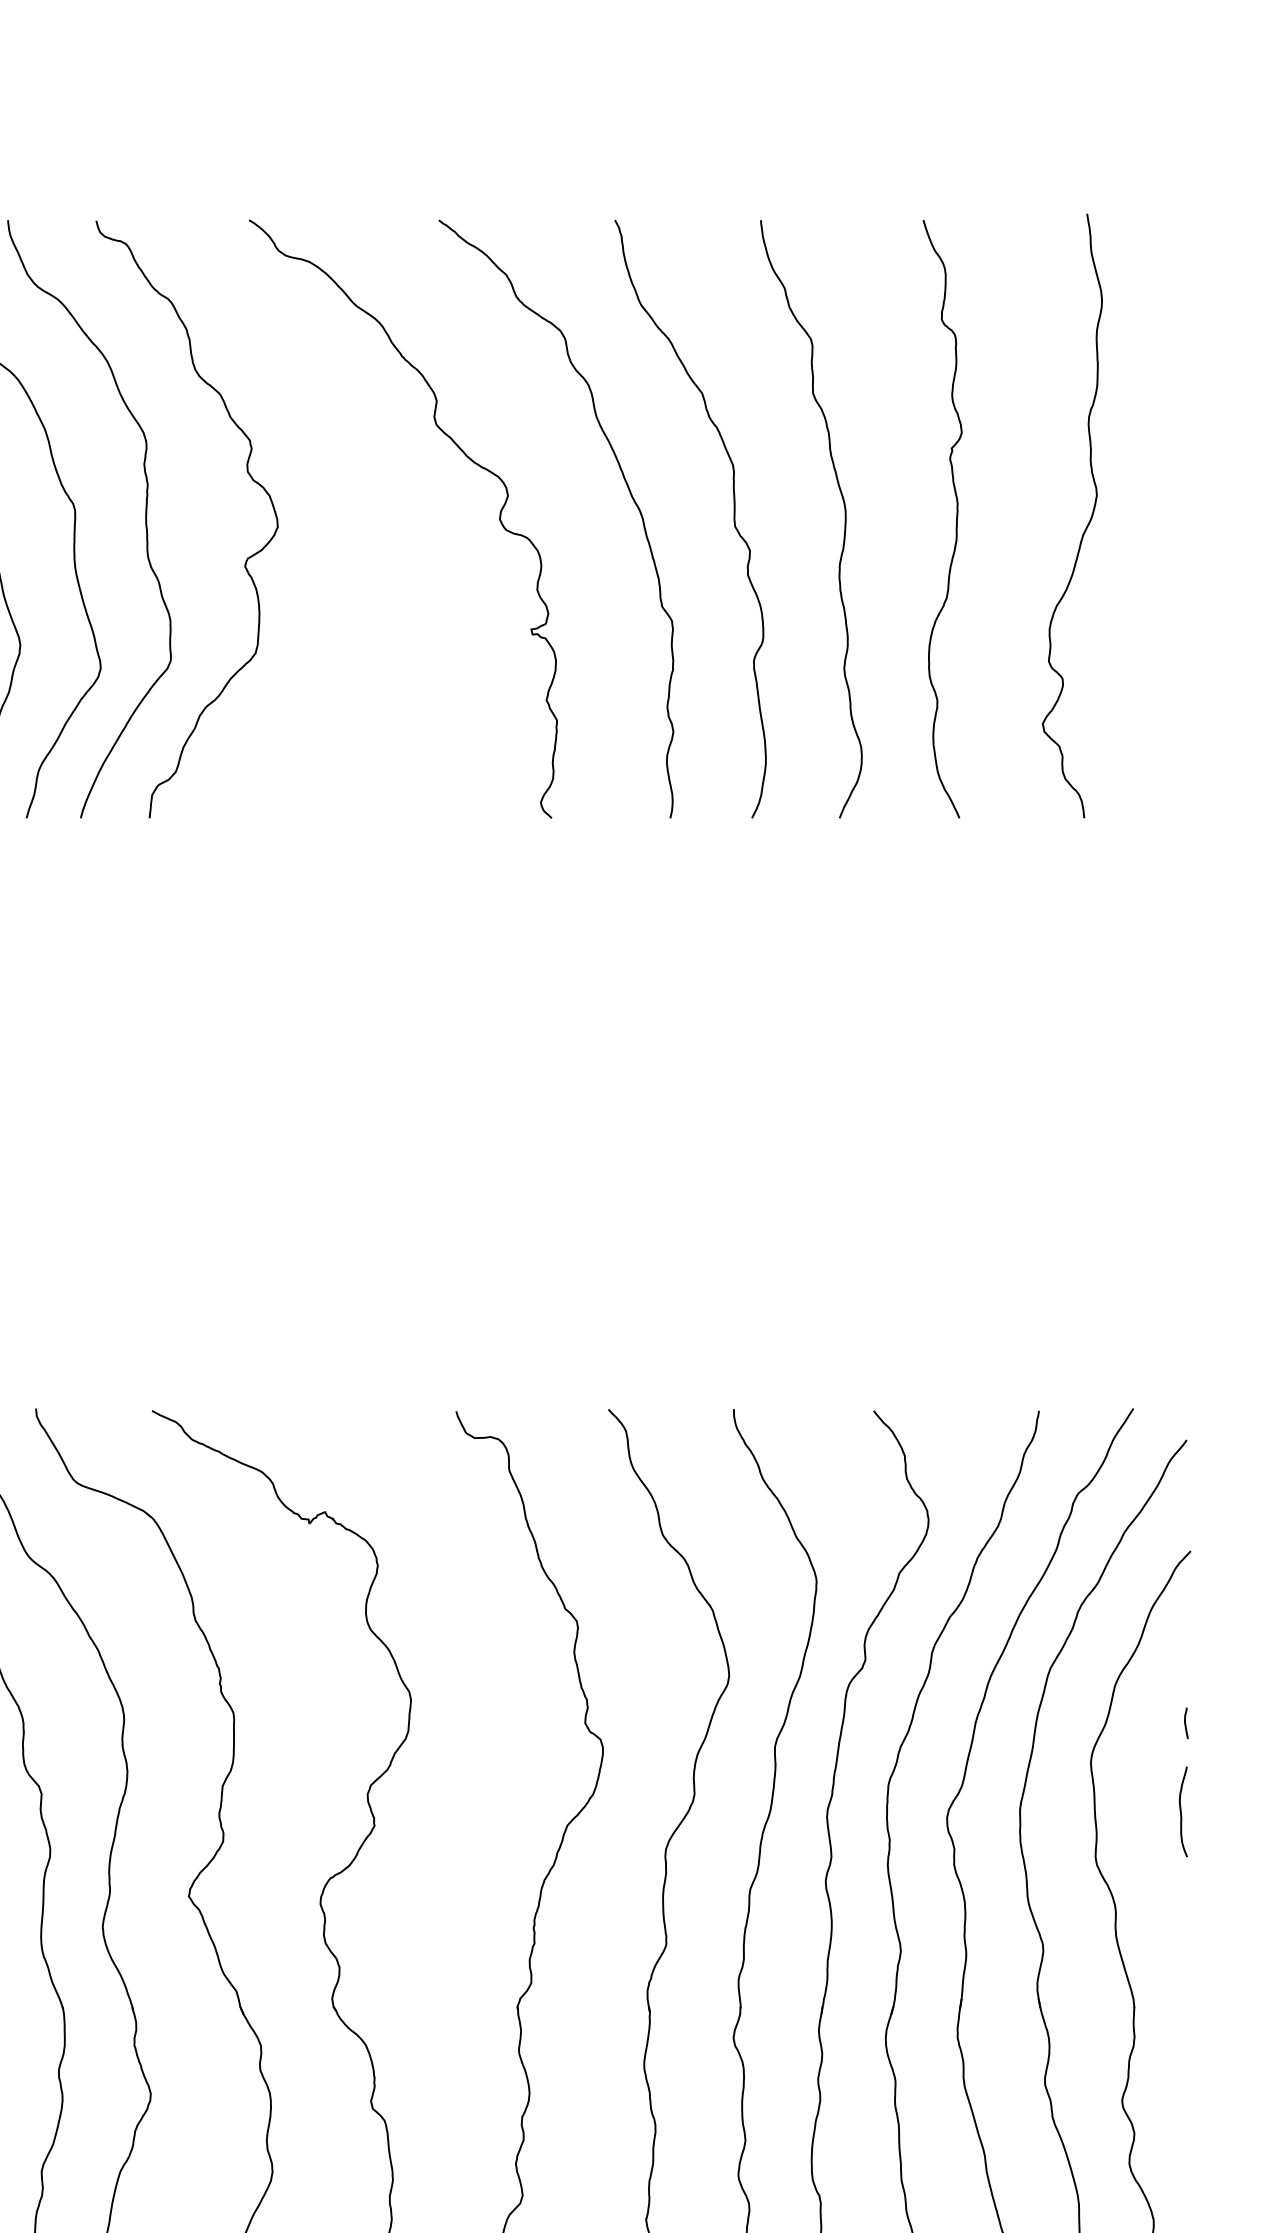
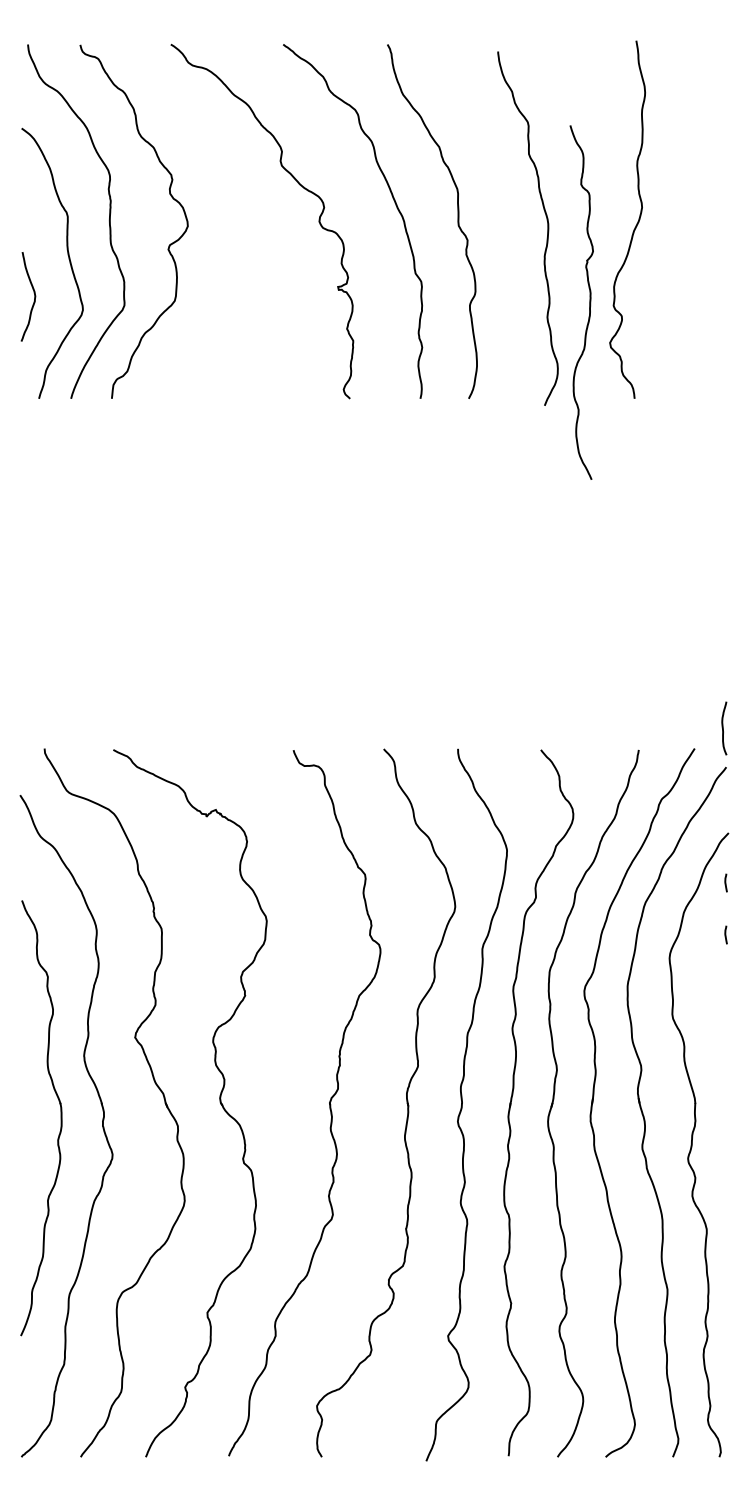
curve: (844, 518) -> (547, 228), moved
curve: (955, 518) -> (589, 302), moved
curve: (1087, 522) -> (636, 223), moved
line: (1185, 1634) -> (725, 882), added
curve: (1181, 1811) -> (723, 728), moved

